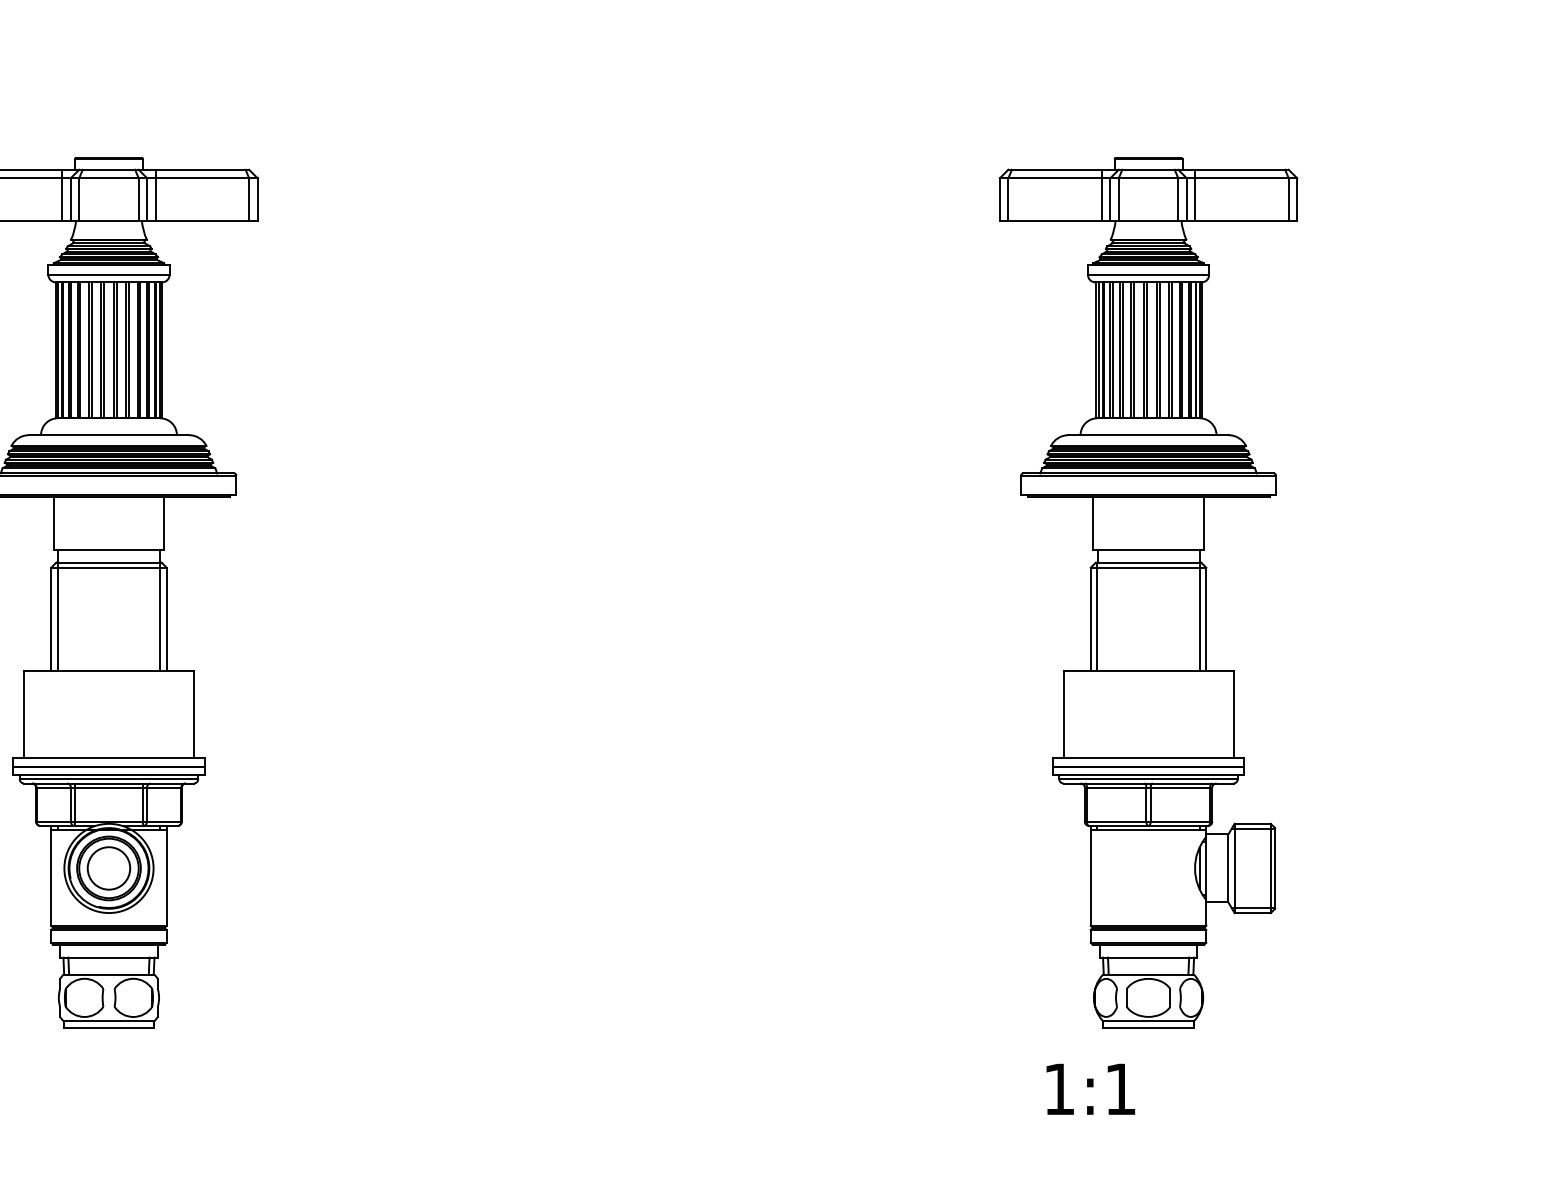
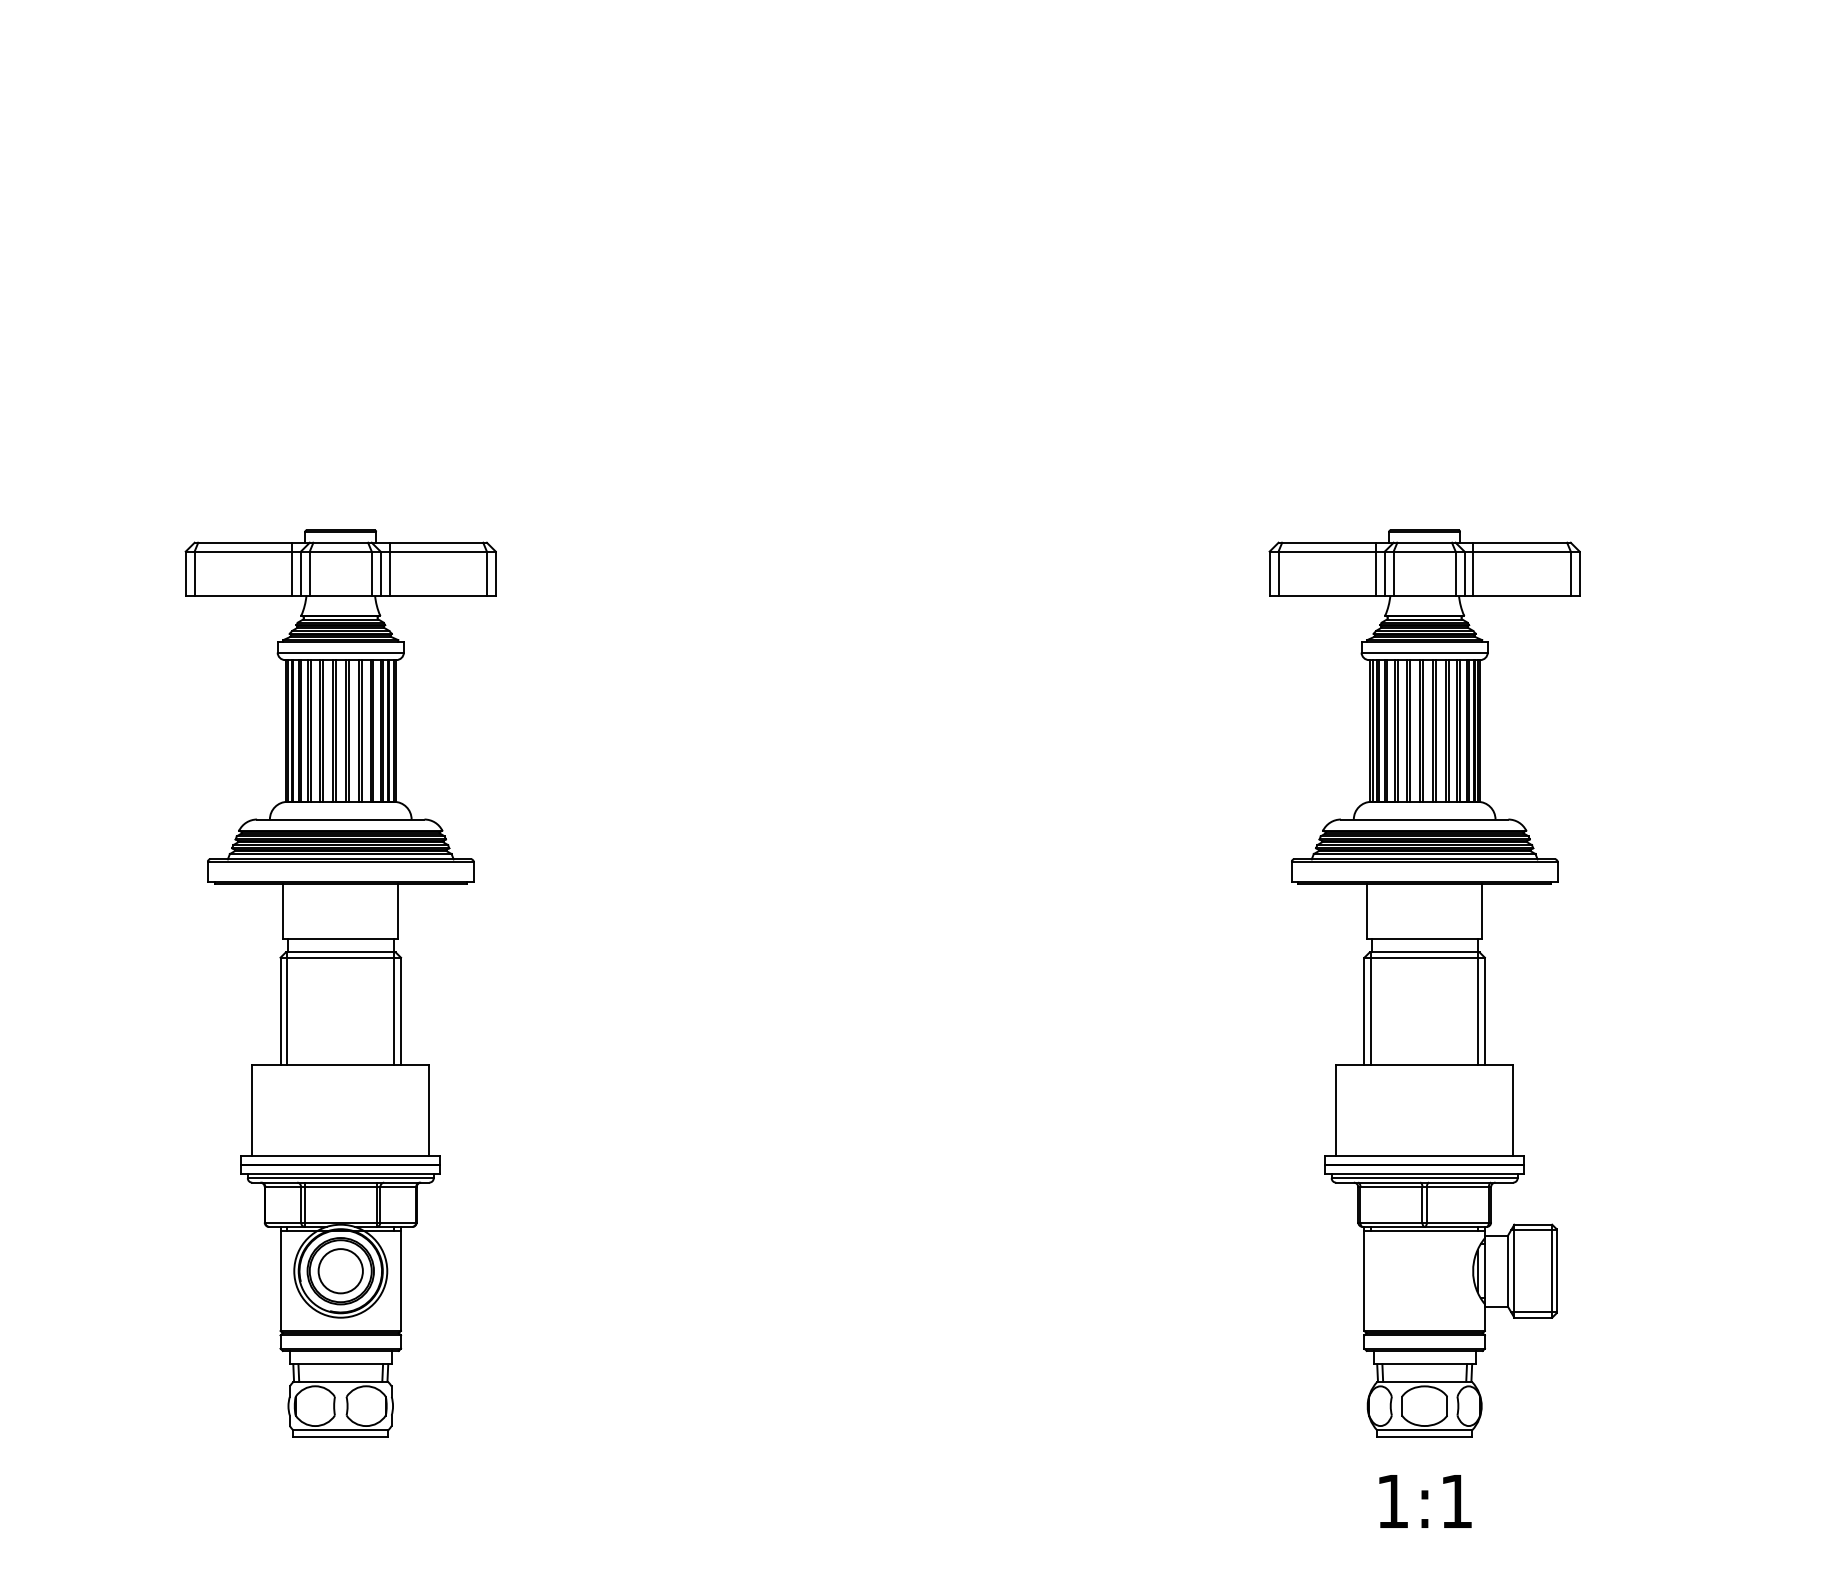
text: (1090, 1089) -> (1425, 1501), moved

